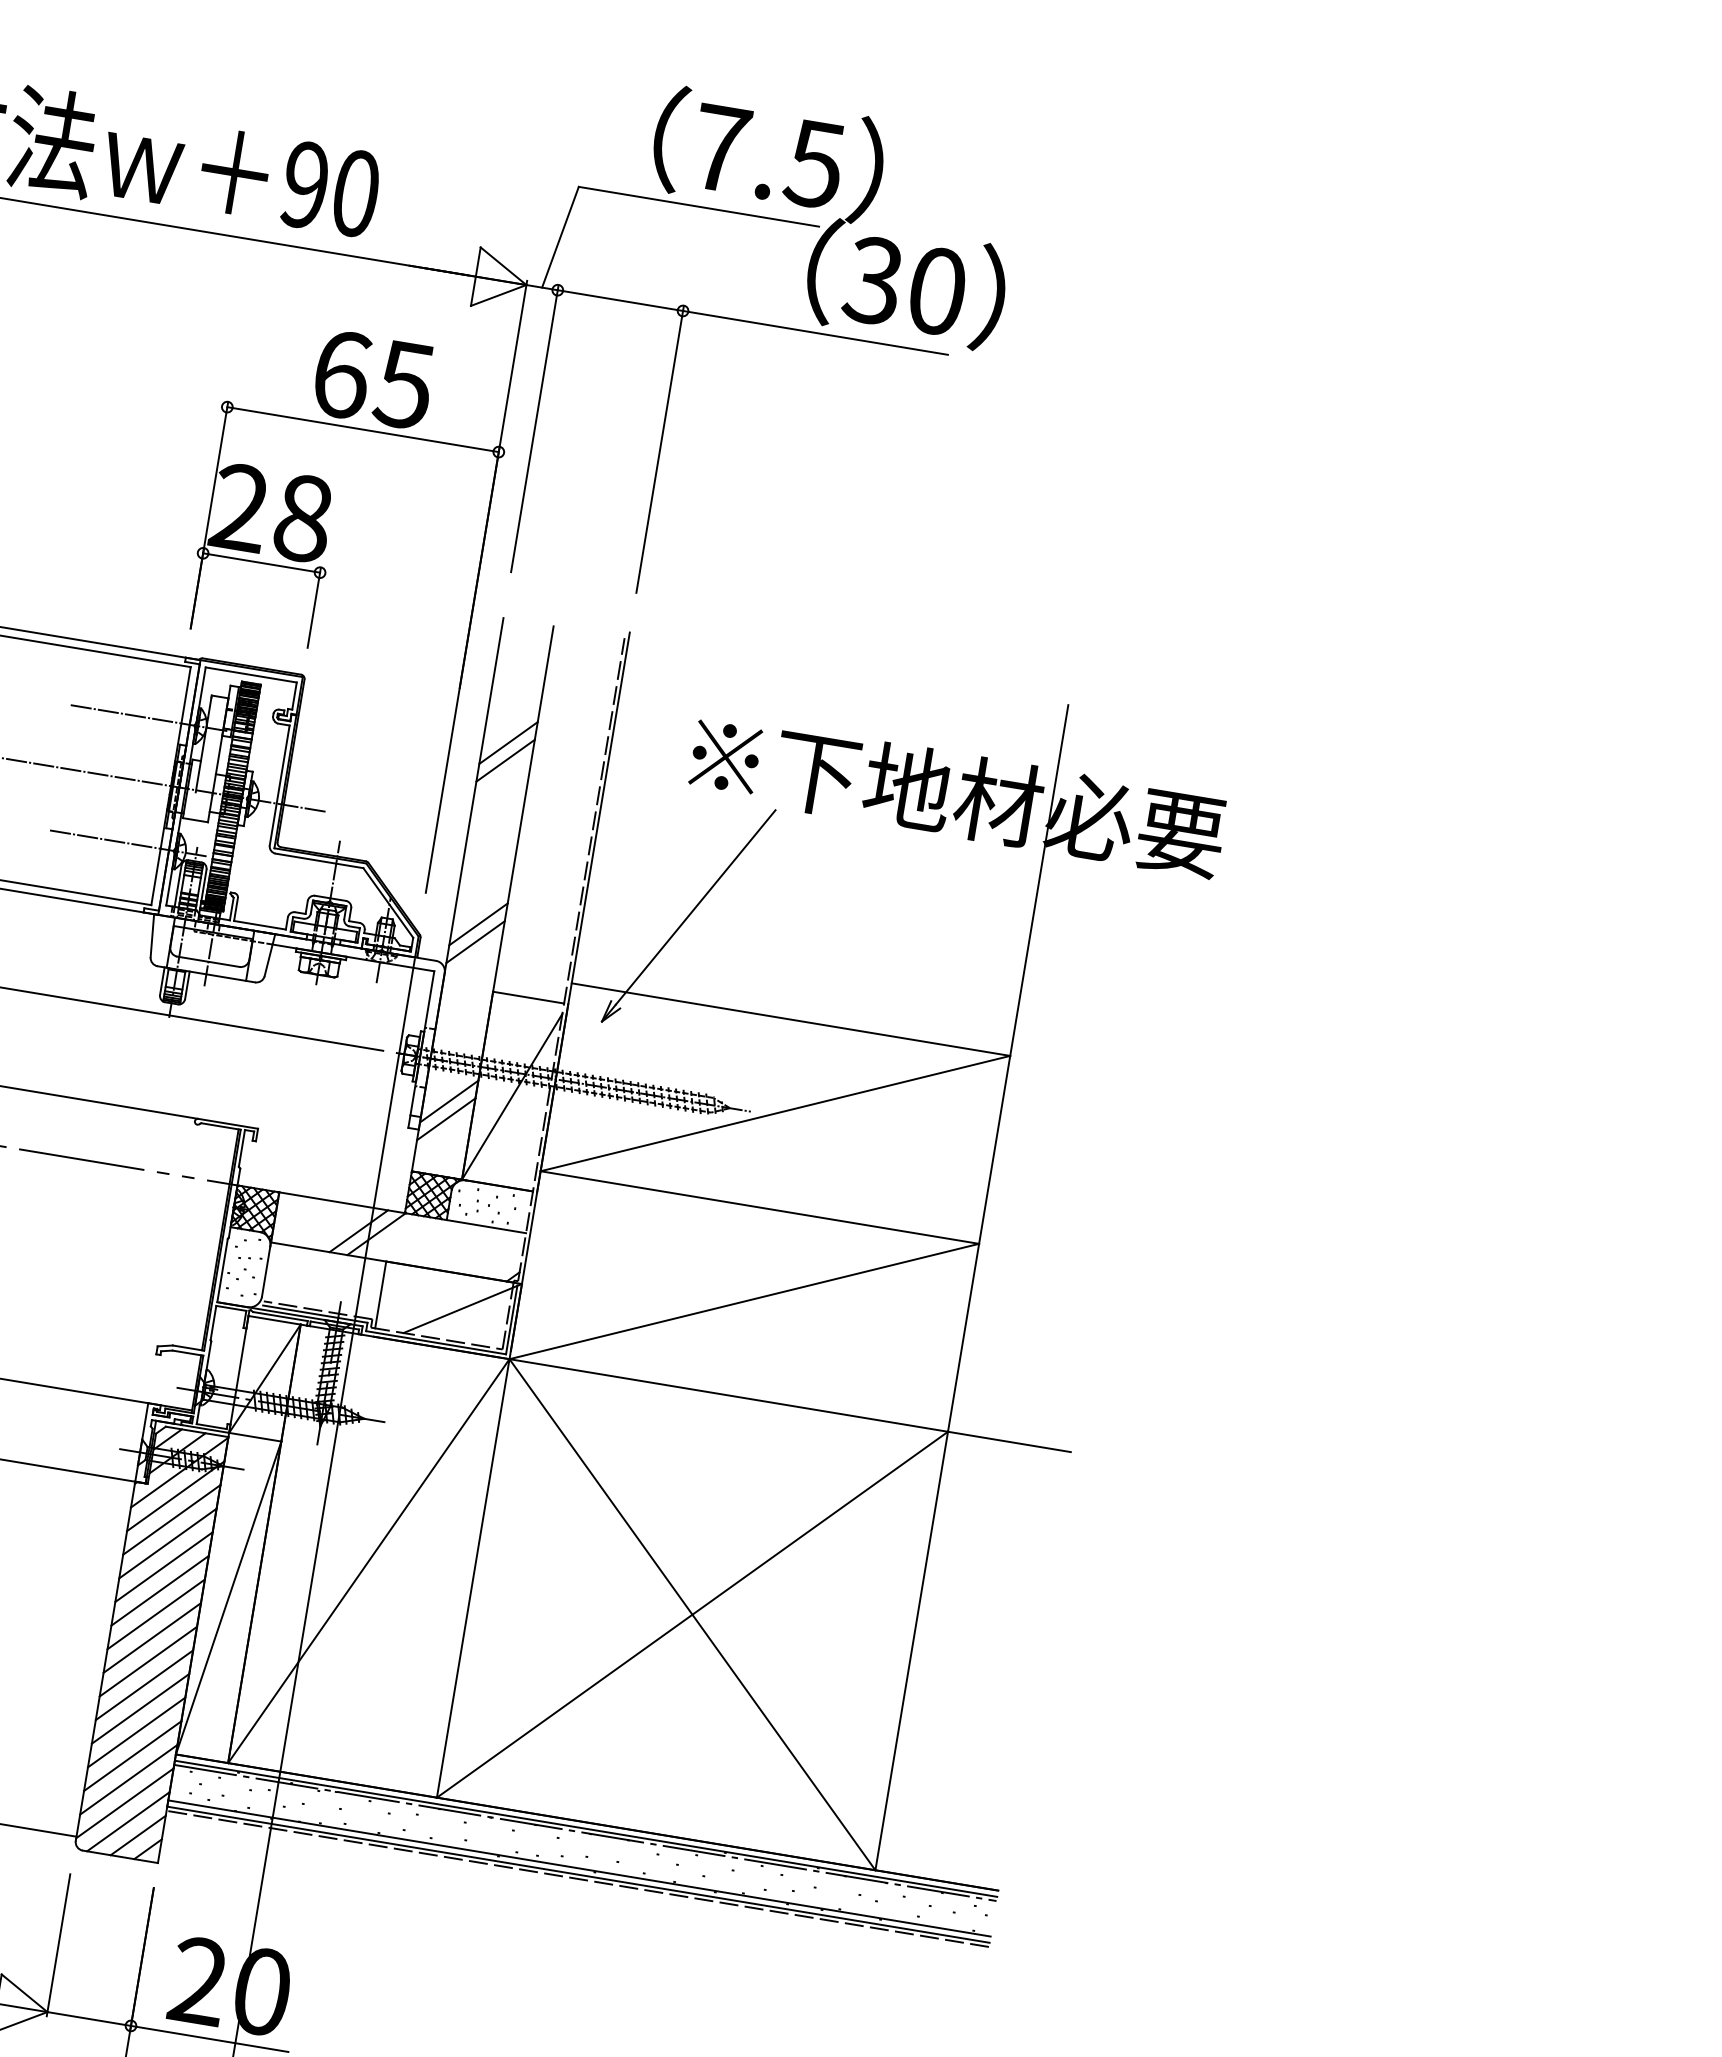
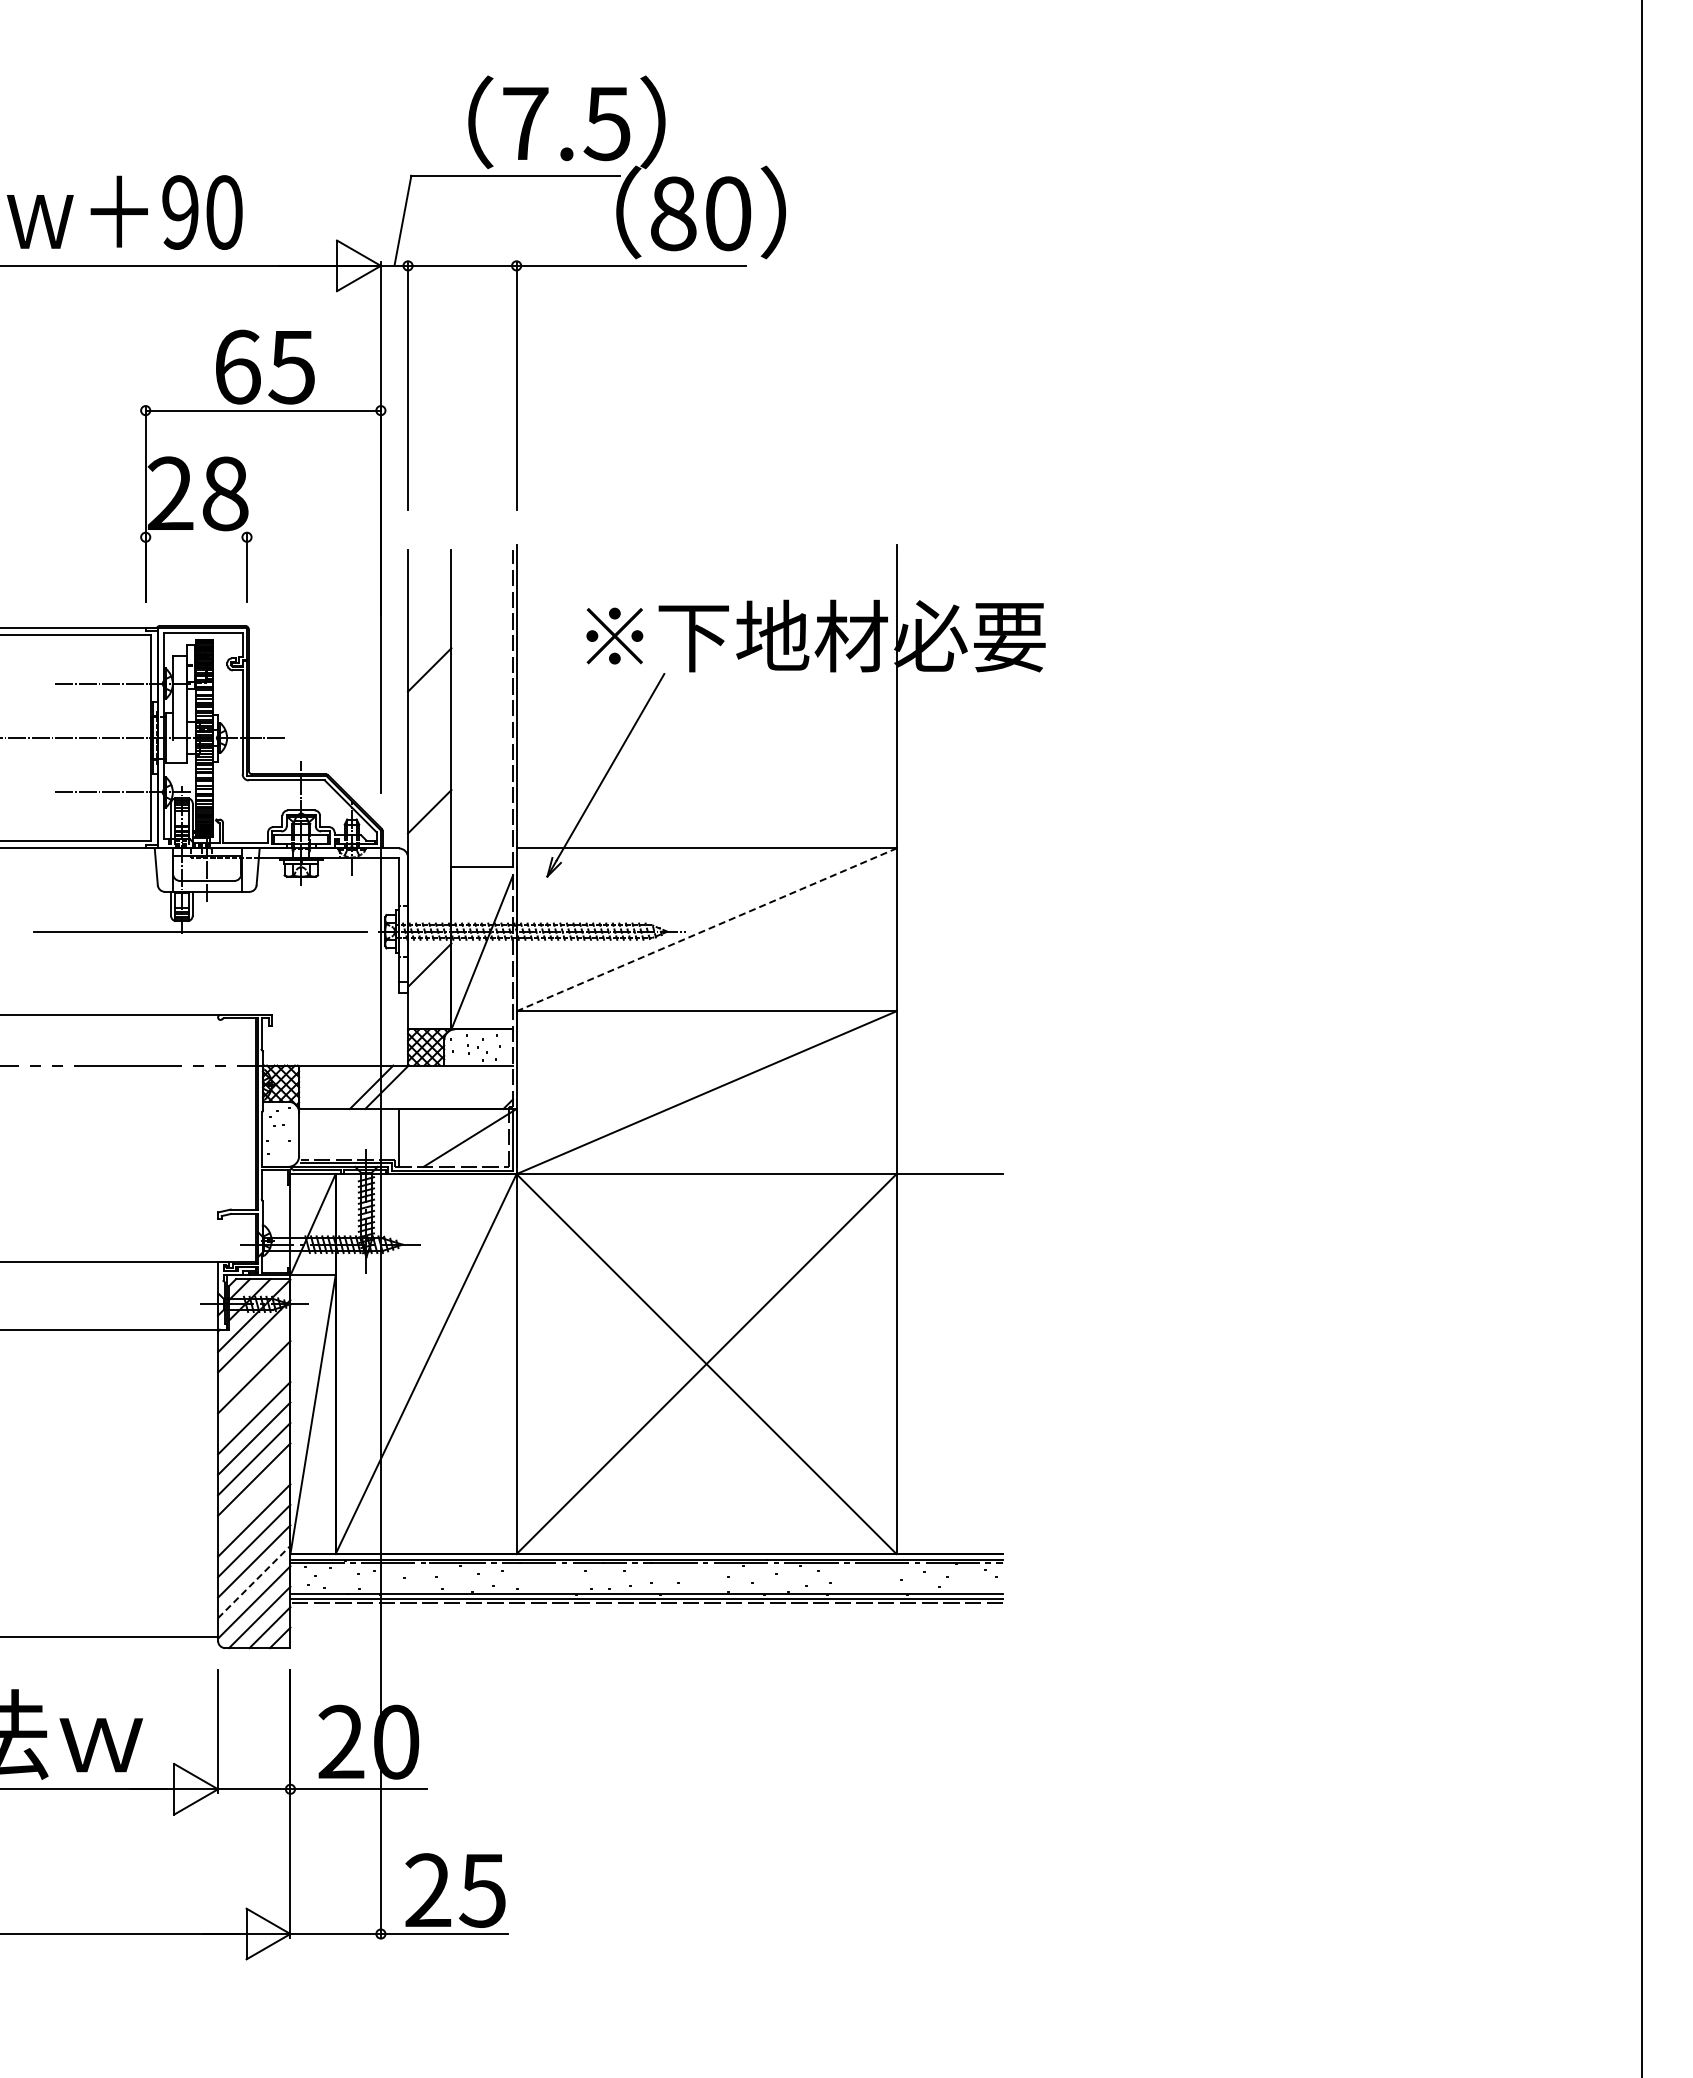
text: (872, 280) -> (672, 213), 30 -> 80
line: (261, 563) -> (196, 537), removed
line: (508, 742) -> (429, 654), removed
line: (475, 941) -> (429, 826), removed
line: (775, 1113) -> (706, 929), solid -> dashed
line: (445, 1119) -> (429, 980), removed
line: (172, 1519) -> (254, 1356), removed
line: (164, 1566) -> (254, 1397), removed
line: (144, 1684) -> (254, 1499), removed
line: (129, 1779) -> (254, 1581), solid -> dashed

